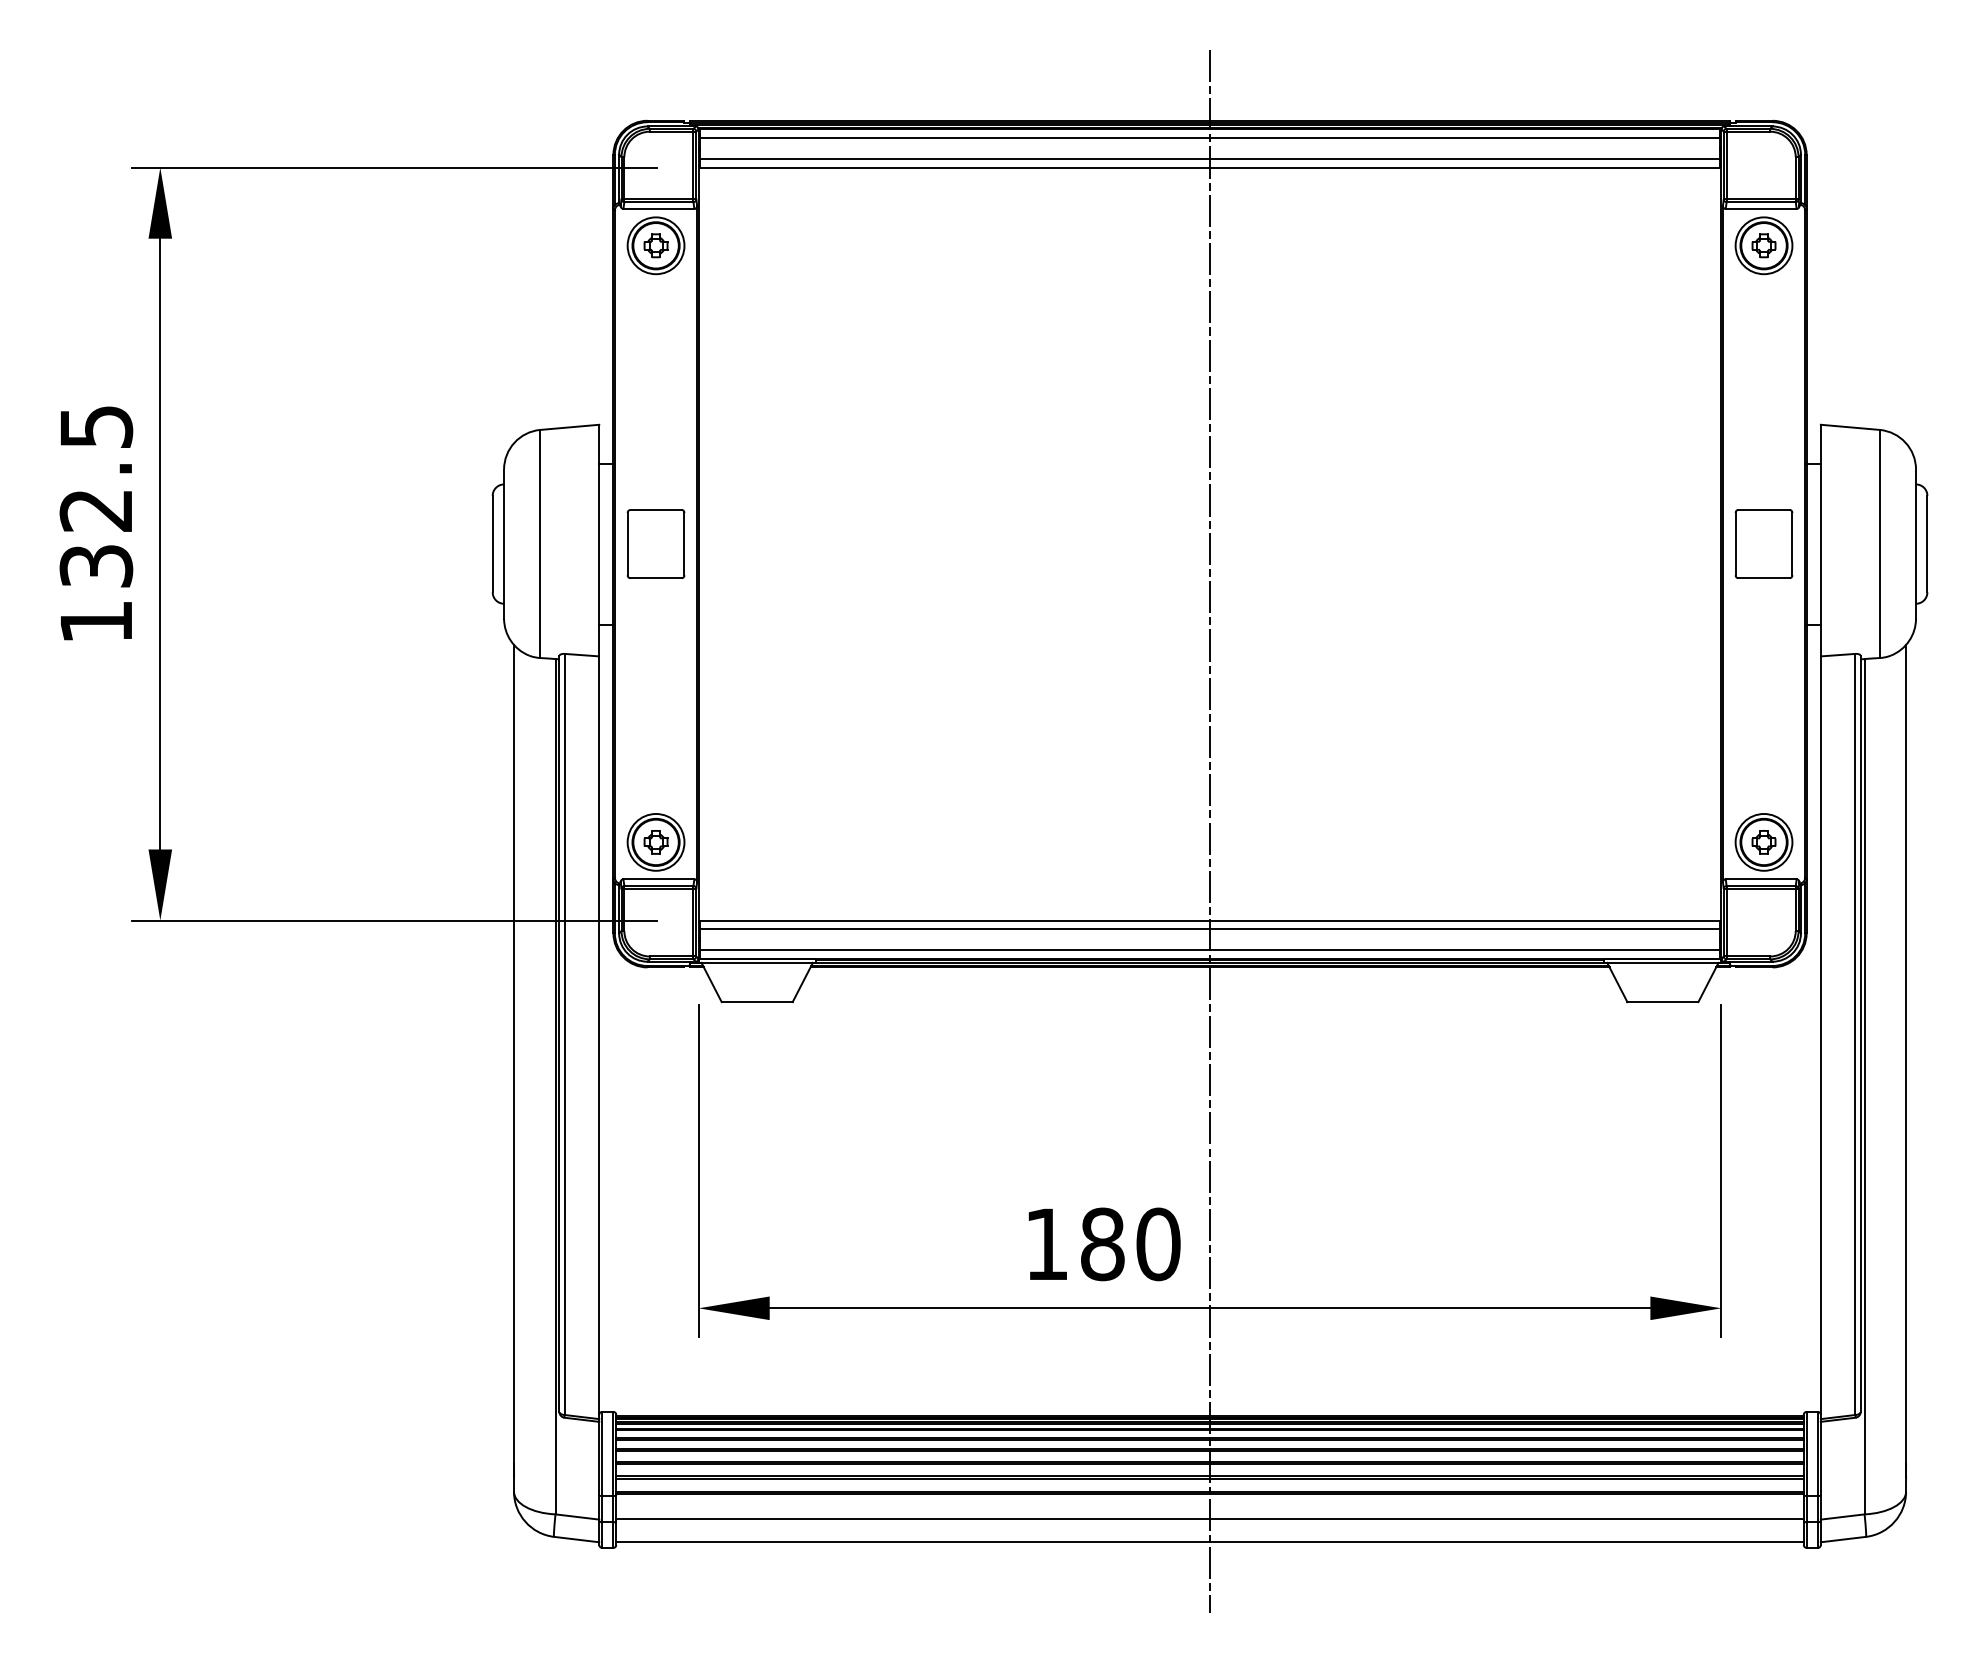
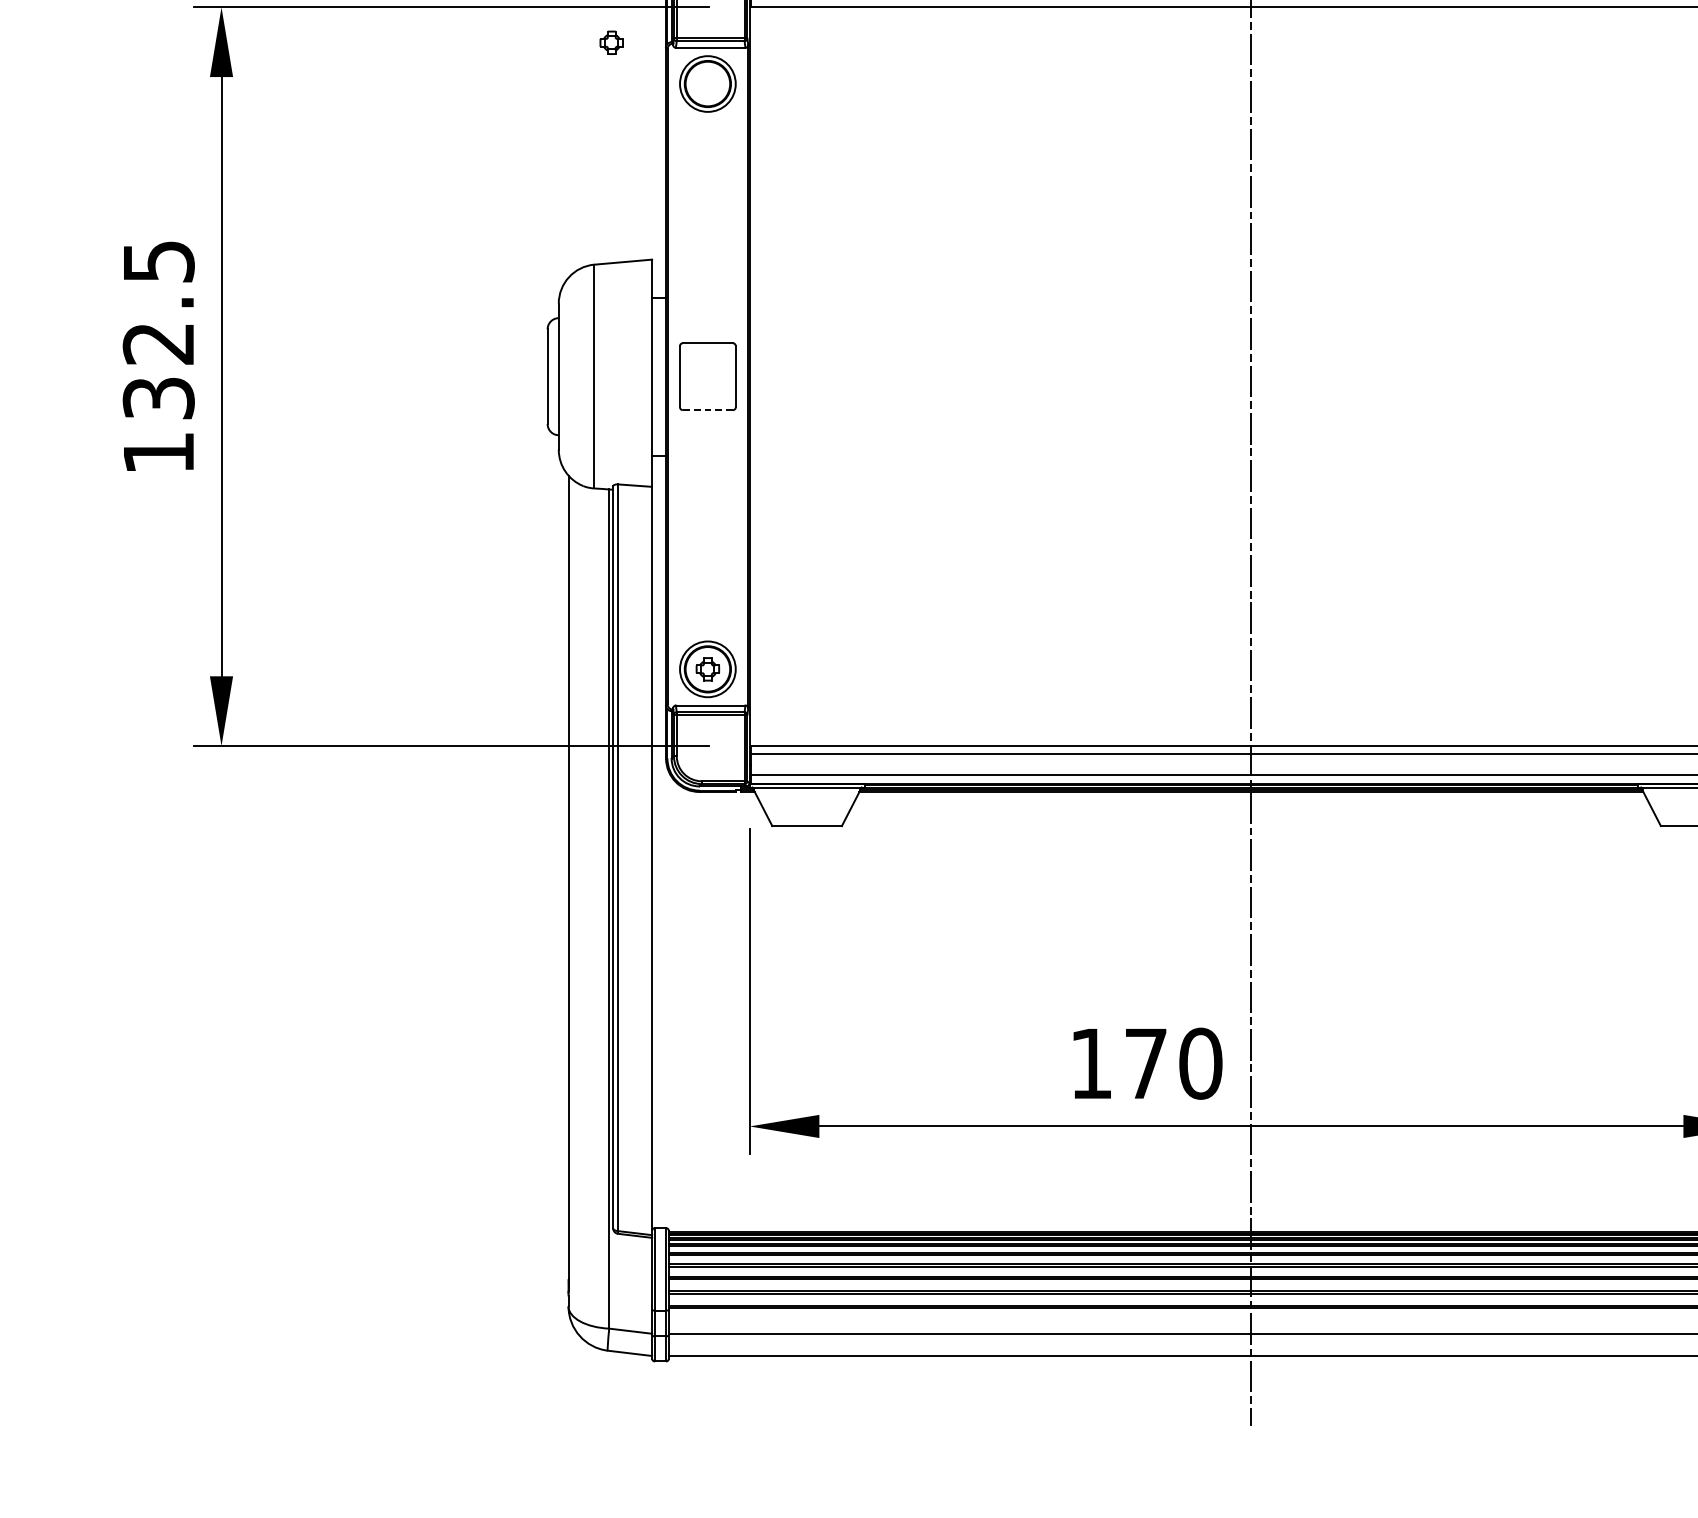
part: (655, 245) -> (611, 42), moved
line: (656, 578) -> (708, 410), solid -> dashed
text: (1102, 1244) -> (1145, 1063), 180 -> 170

